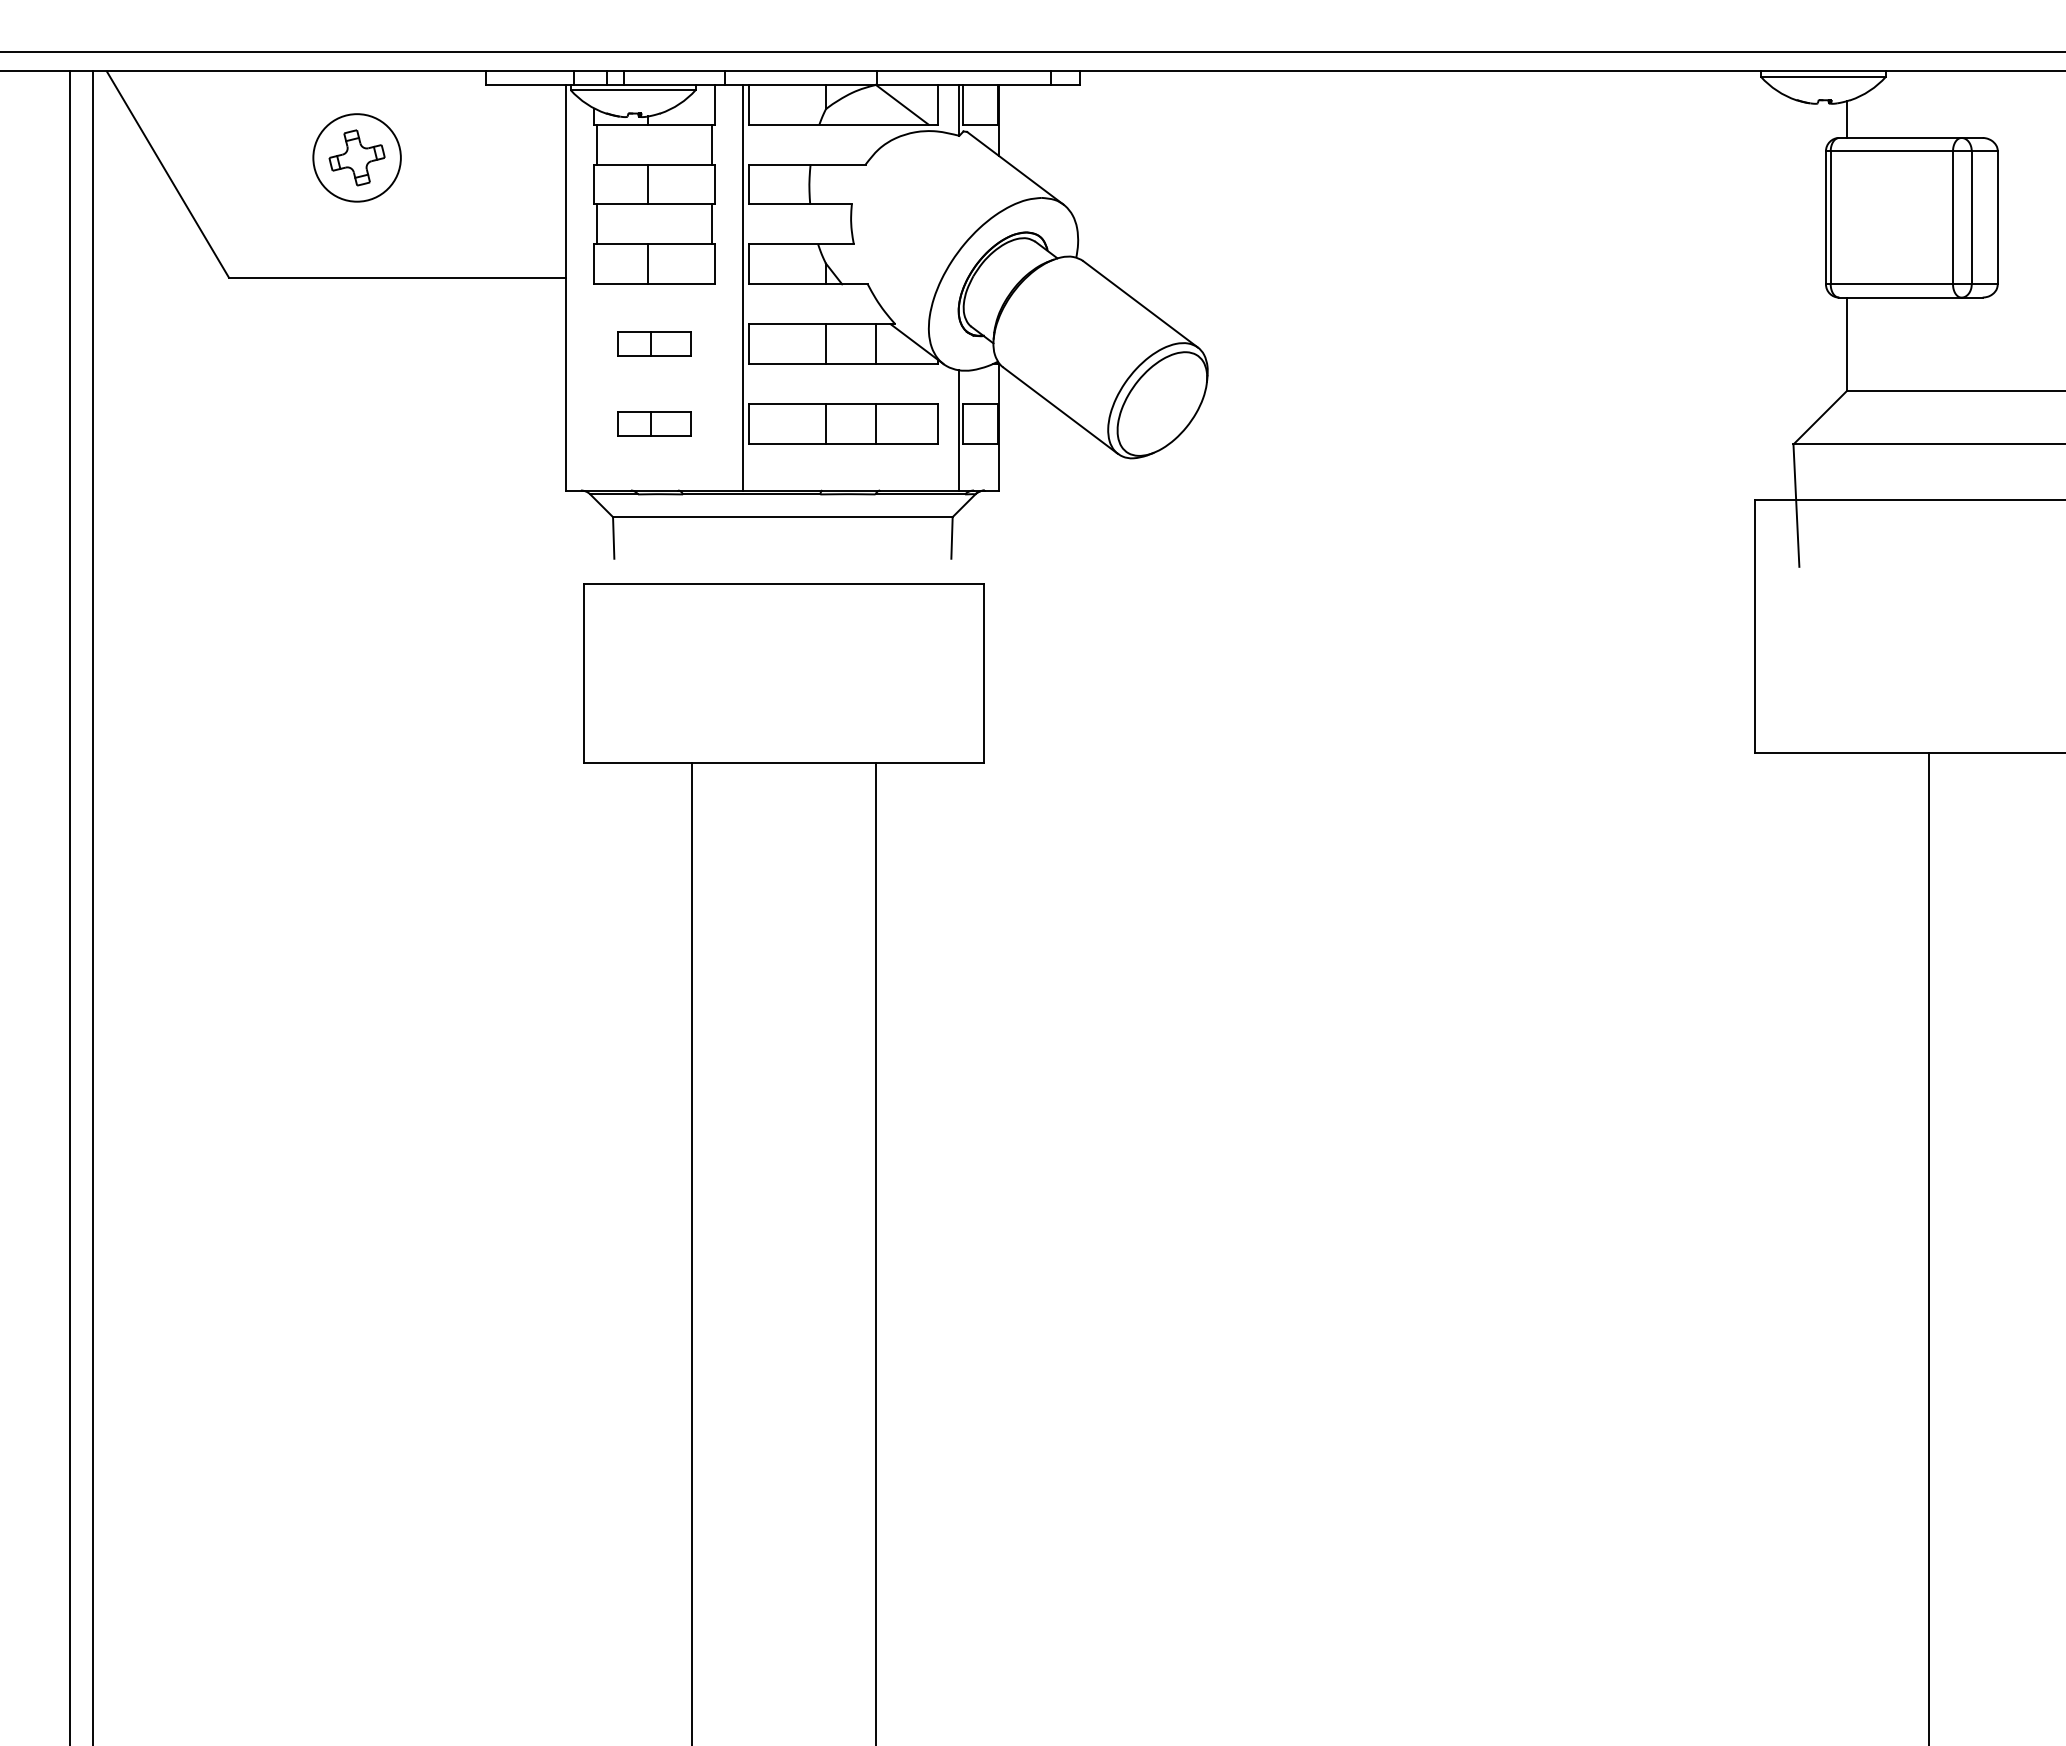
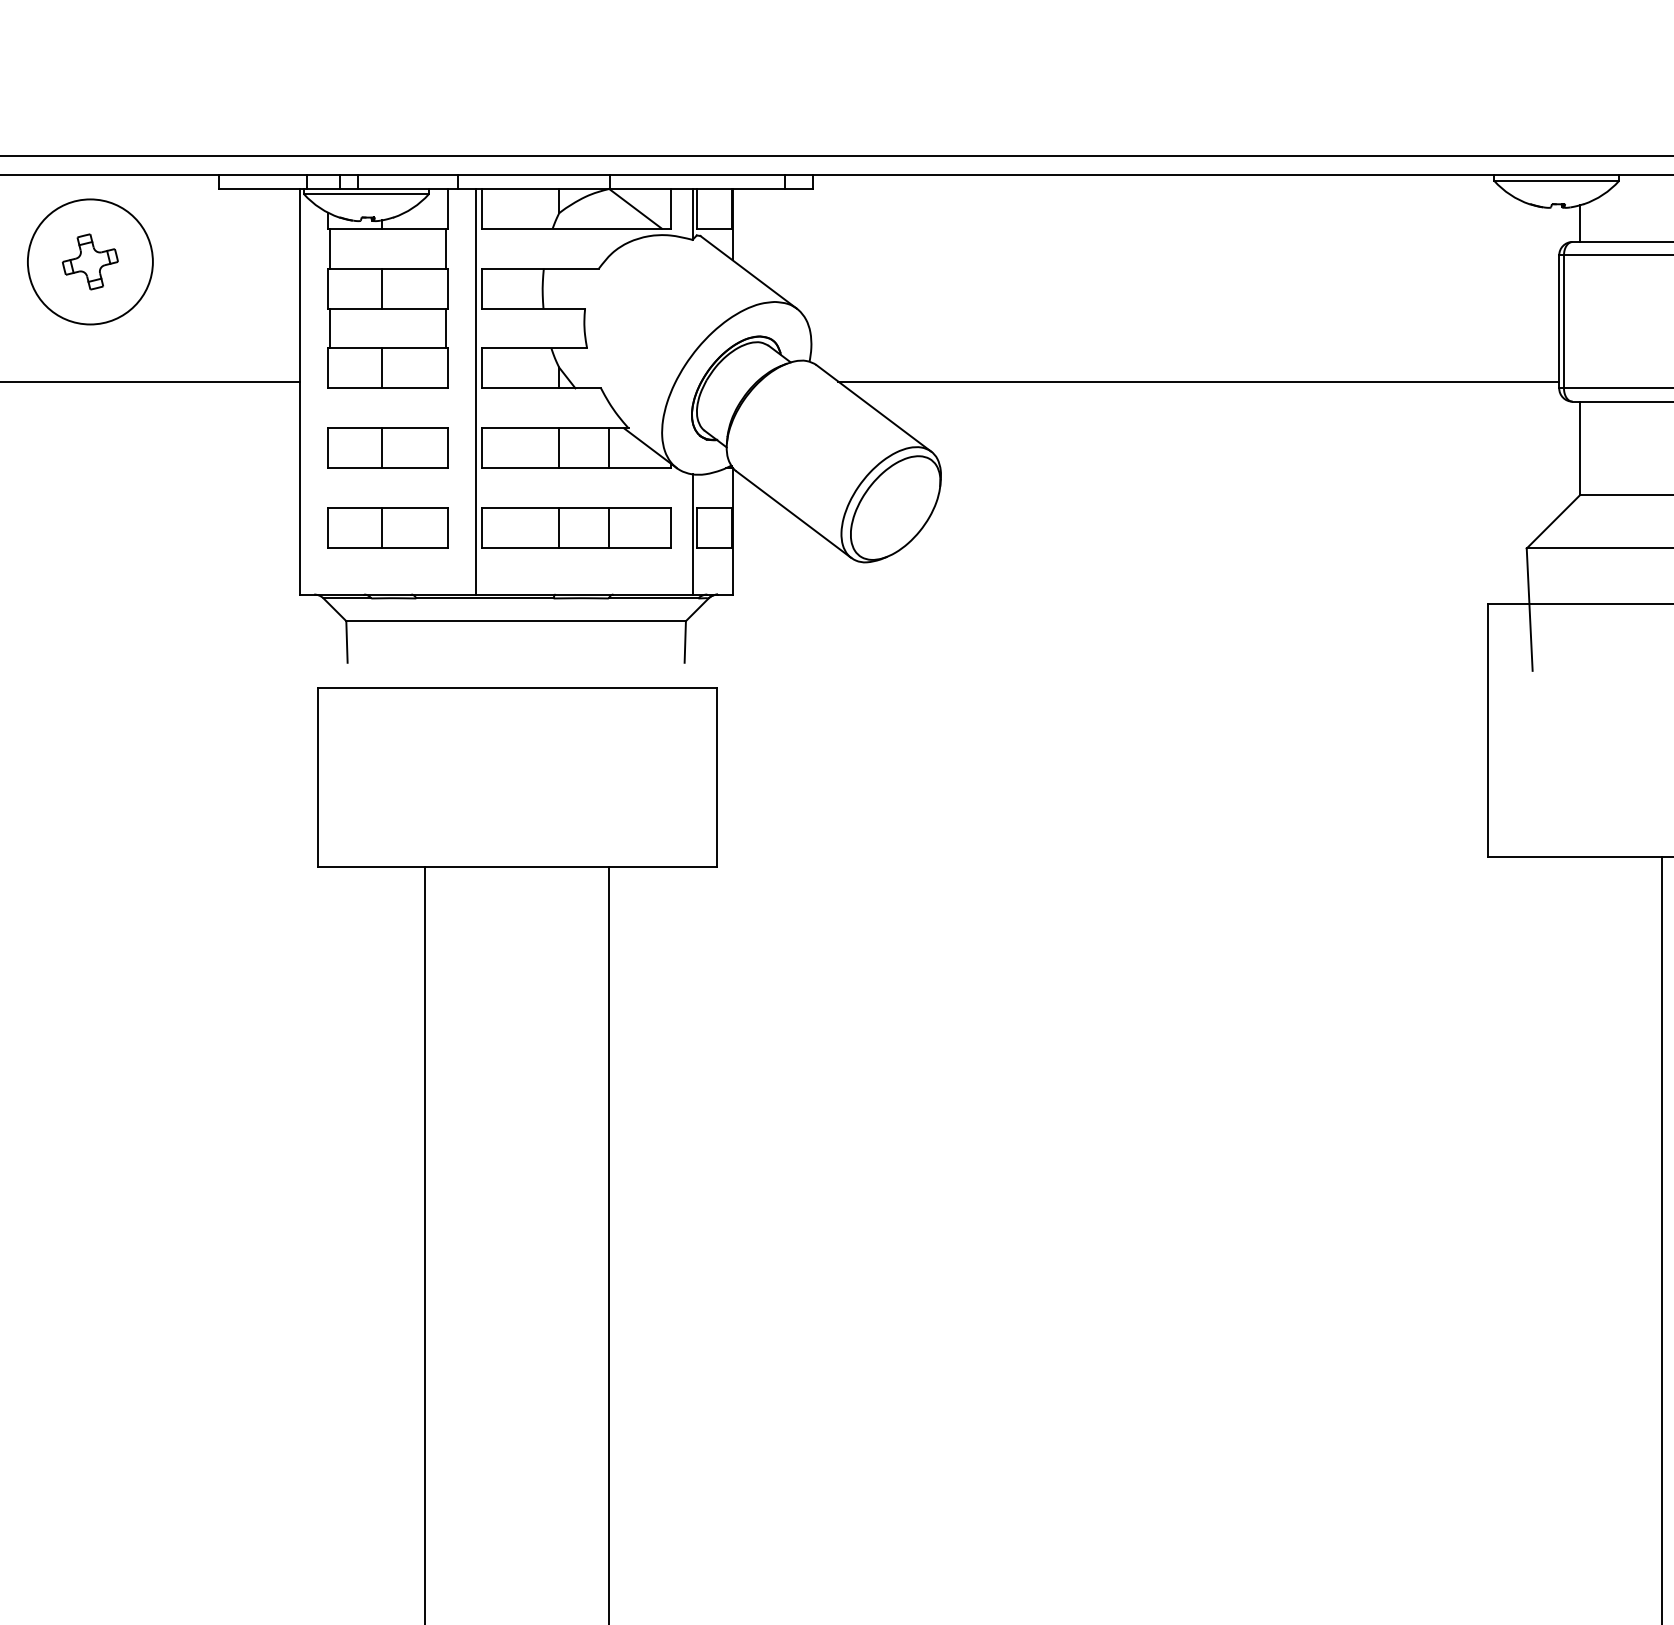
circle: (356, 157) -> (89, 261), size x1.43
line: (1465, 277) -> (1198, 381), added
part: (654, 343) -> (387, 447), size x1.67
part: (654, 423) -> (387, 527), size x1.67

